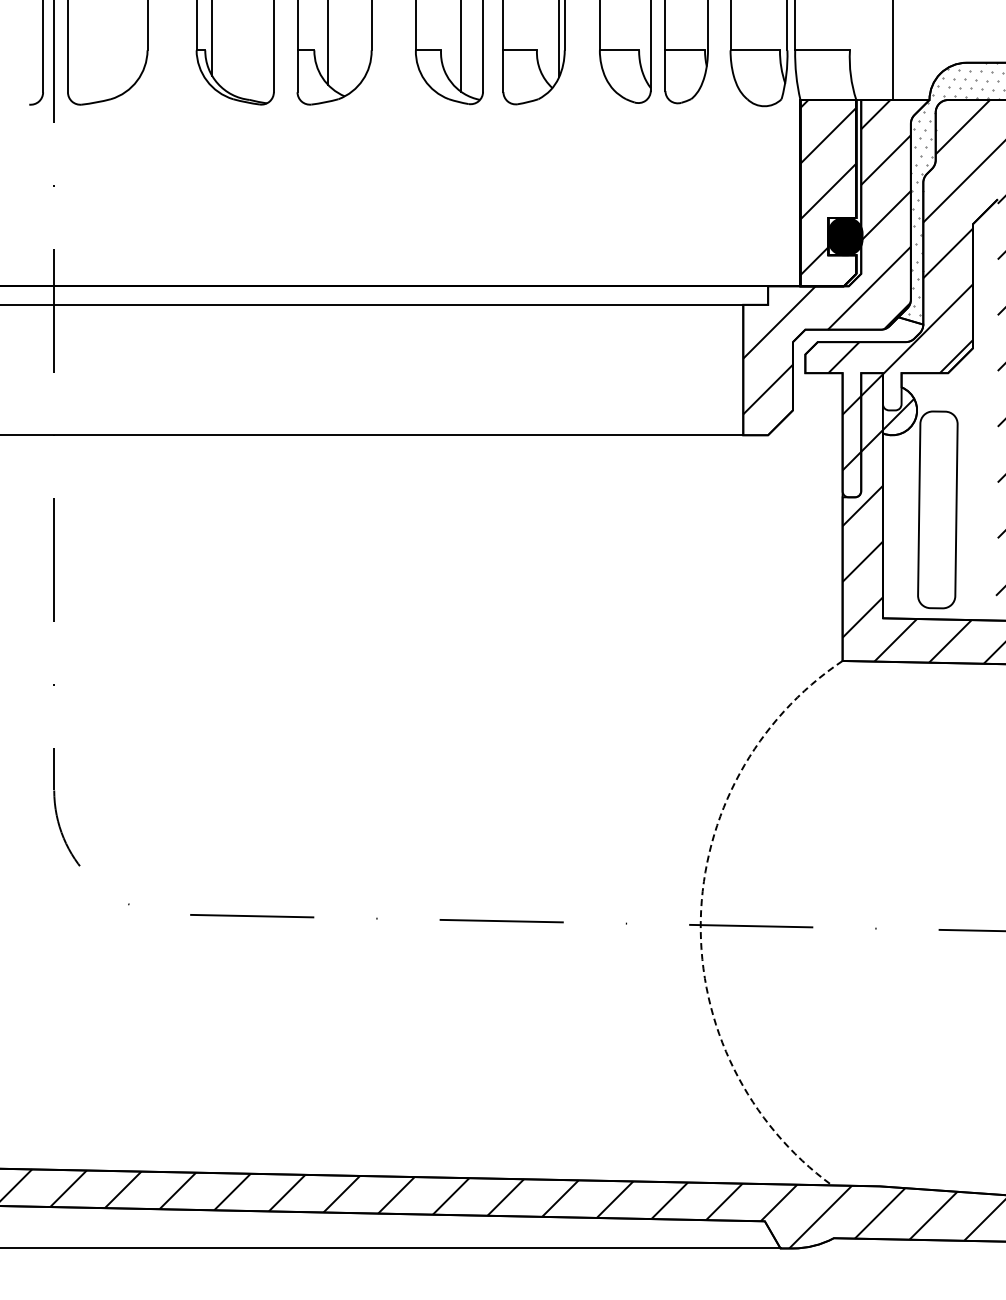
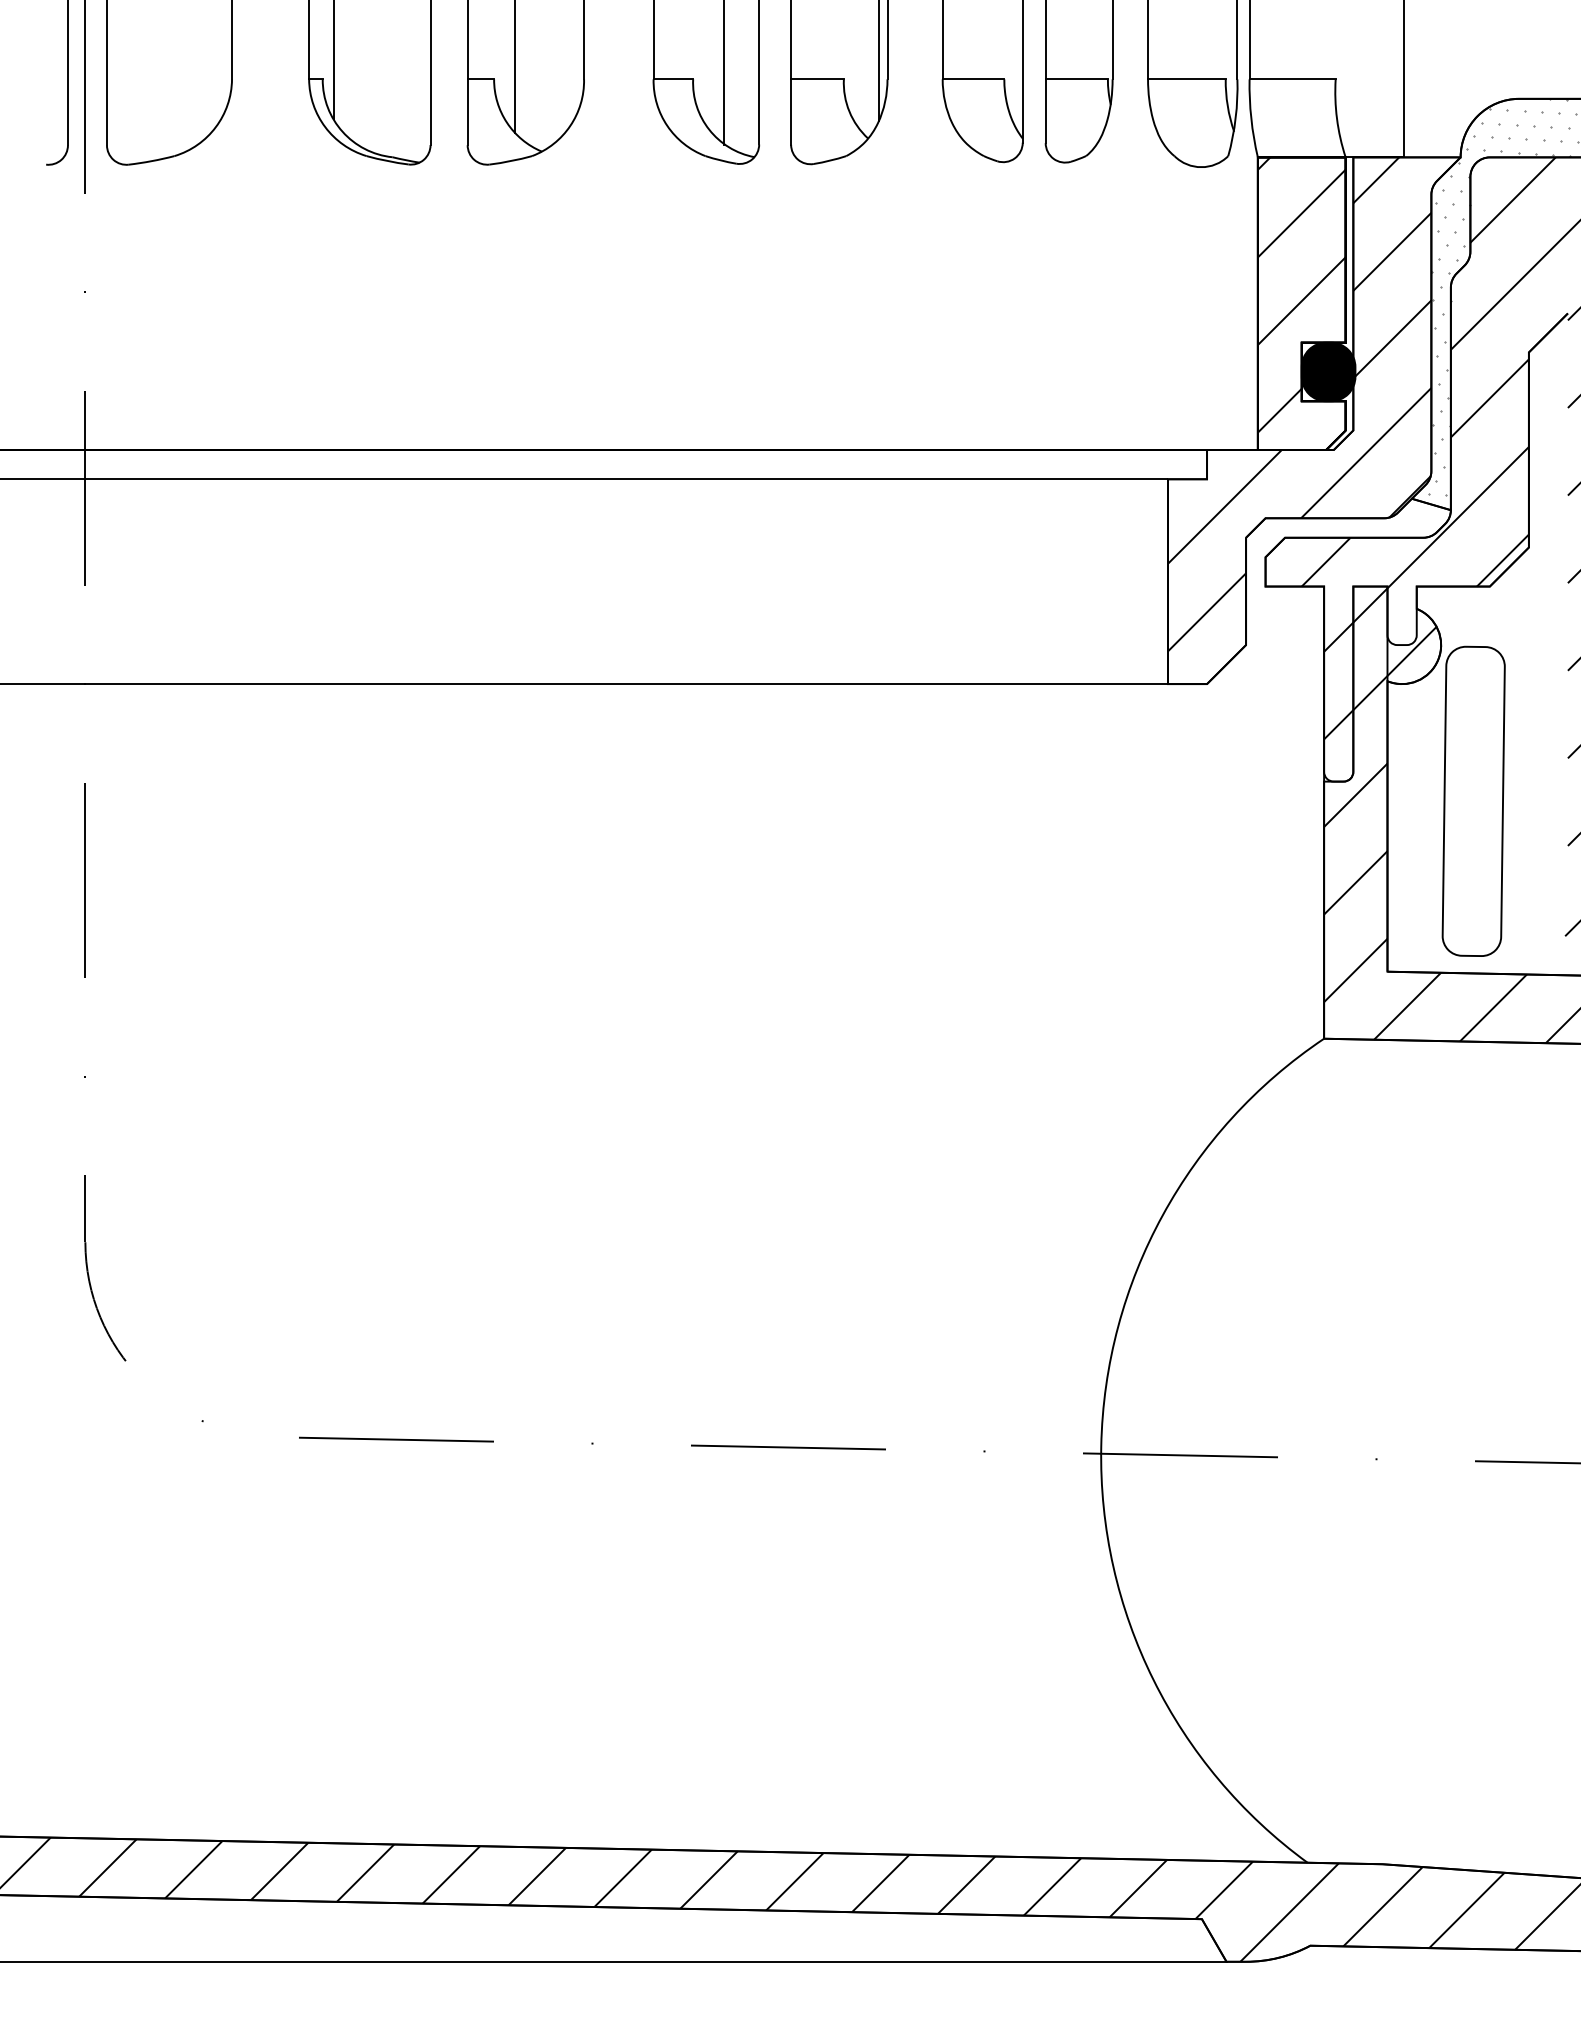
arc: (700, 920) -> (1100, 1446), dashed -> solid

